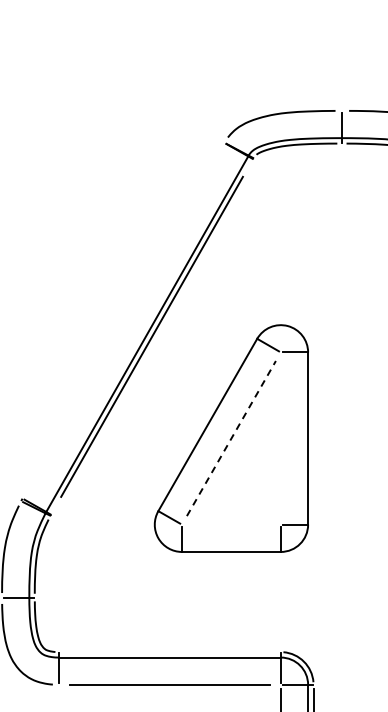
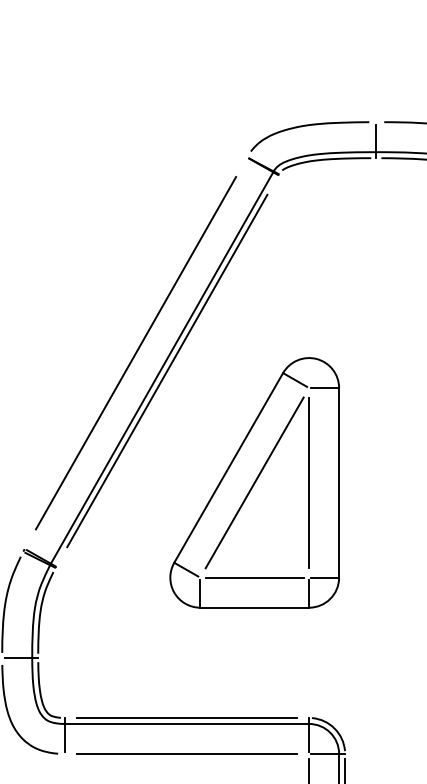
line: (123, 320) -> (135, 352), added
line: (231, 438) -> (254, 482), dashed -> solid
line: (280, 438) -> (308, 482), added
line: (230, 524) -> (253, 577), added
line: (169, 652) -> (186, 718), added

